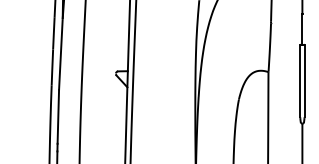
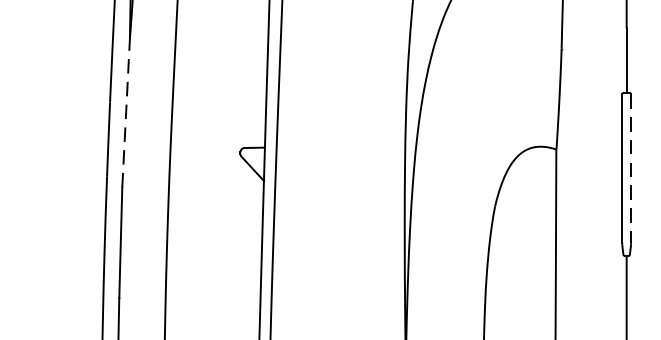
line: (60, 54) -> (125, 113), solid -> dashed
line: (304, 81) -> (631, 168), solid -> dashed

